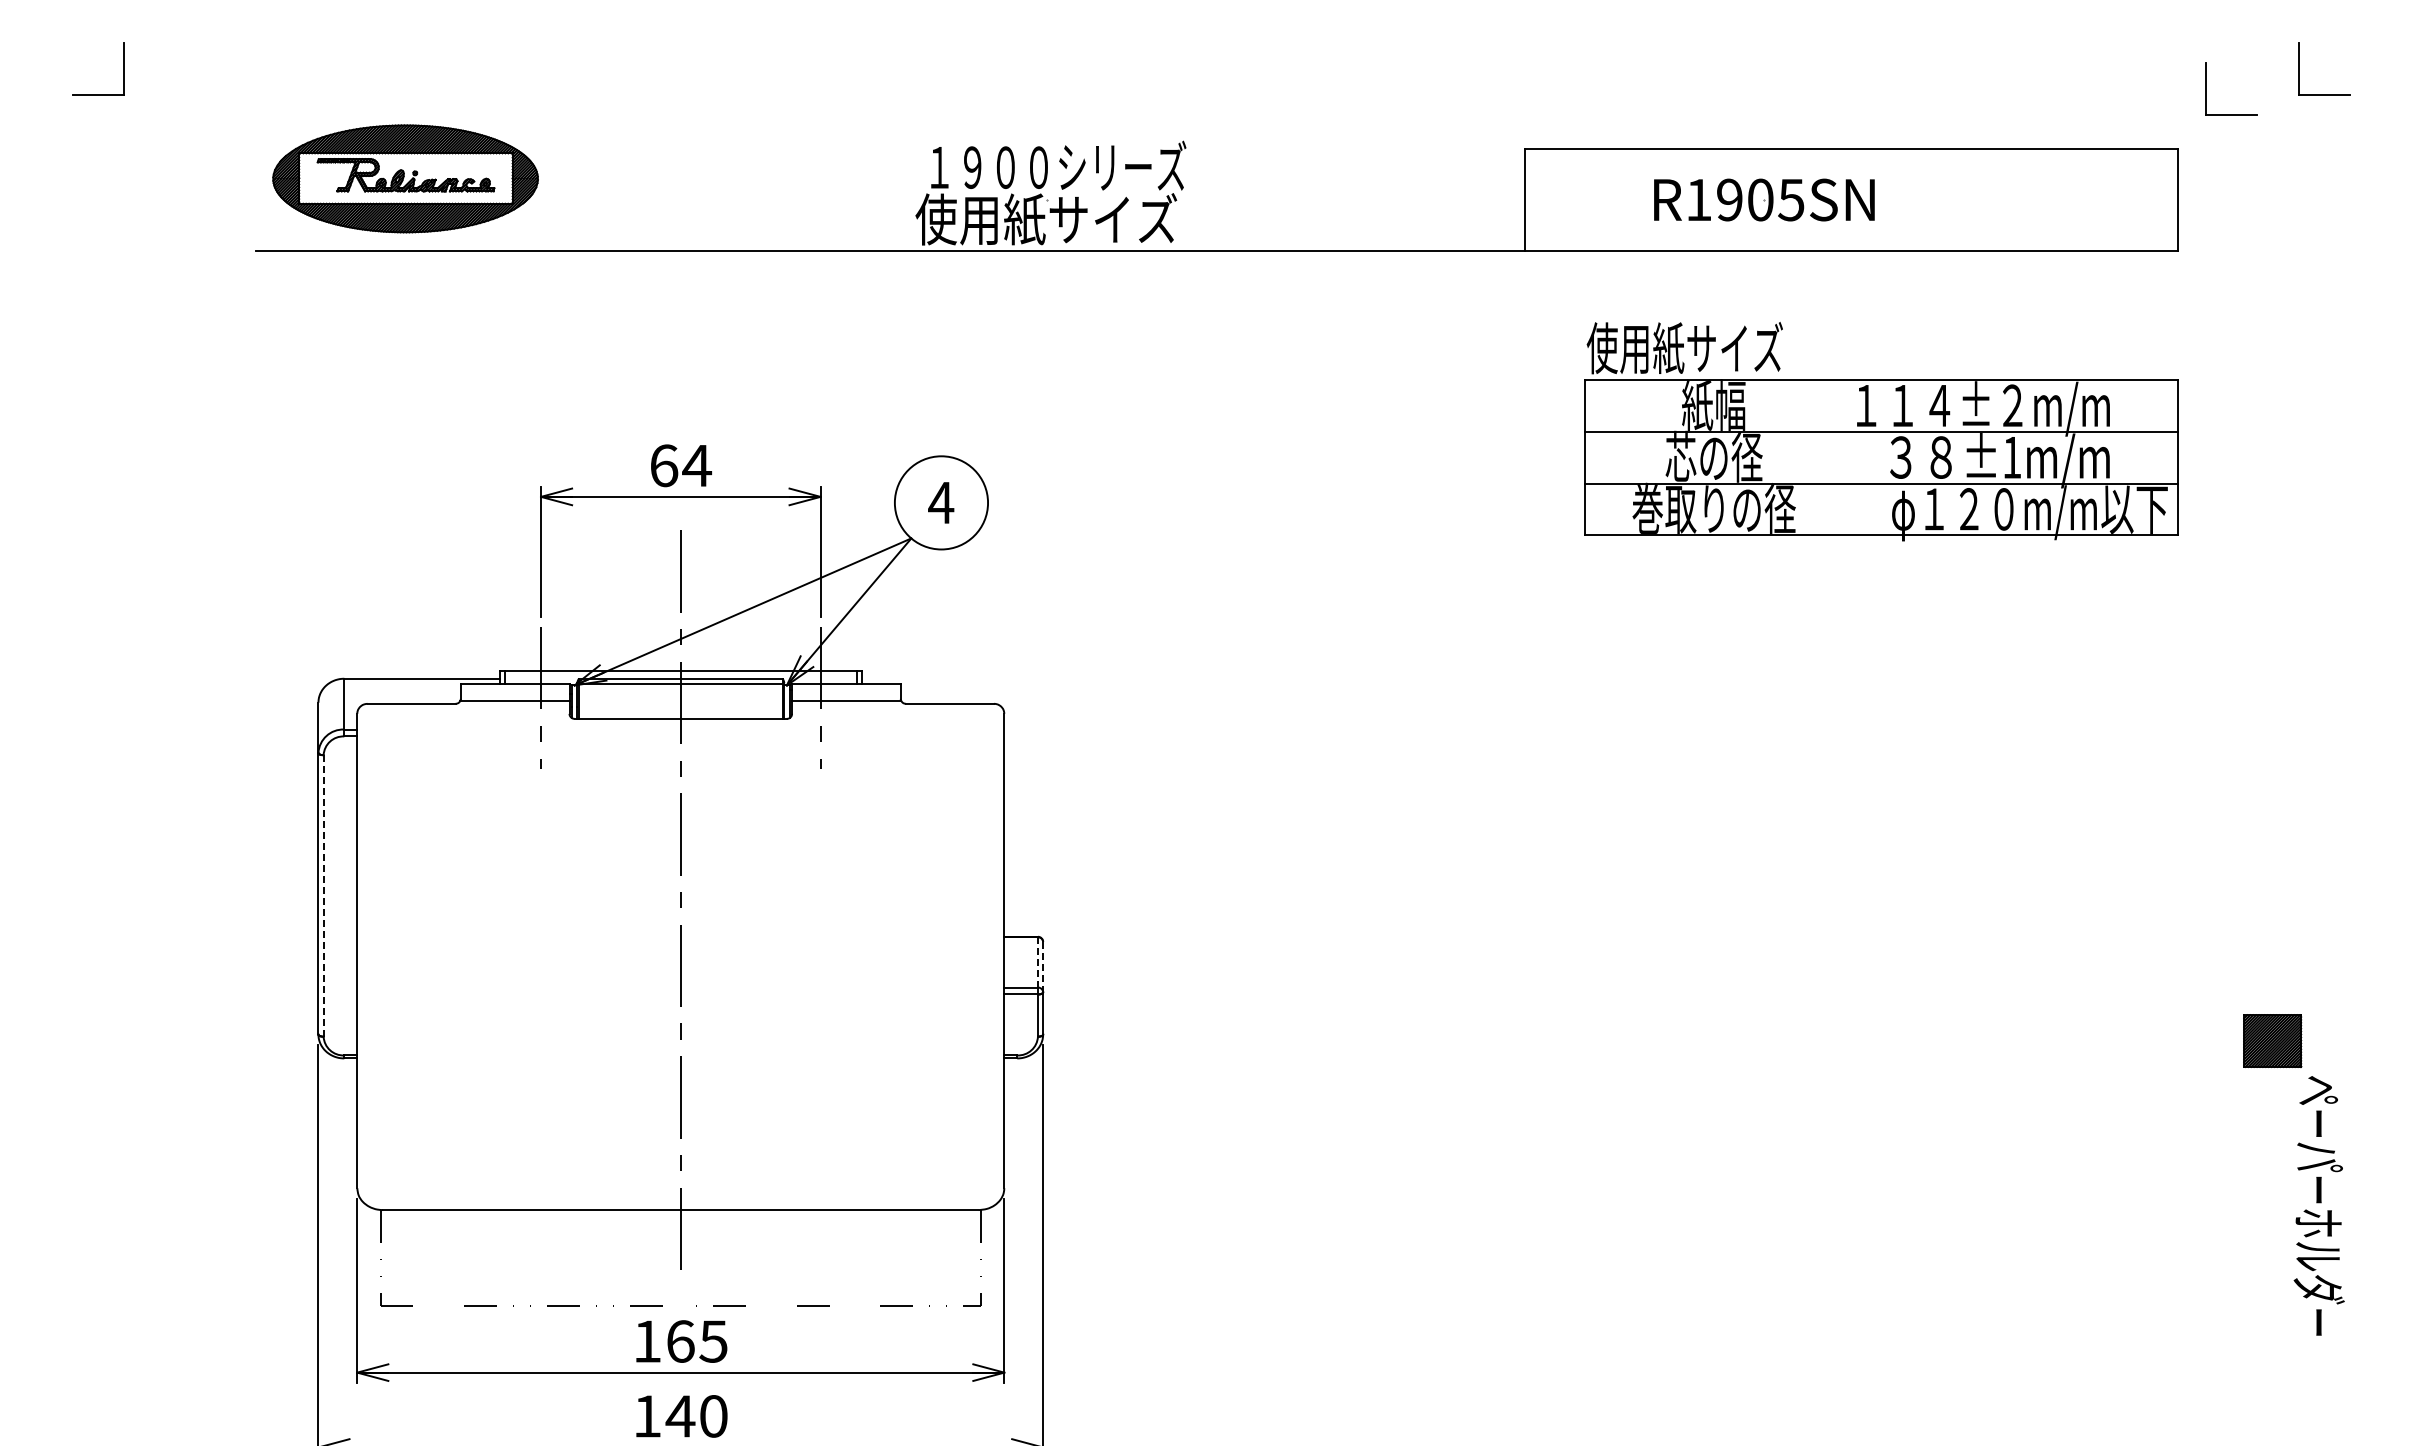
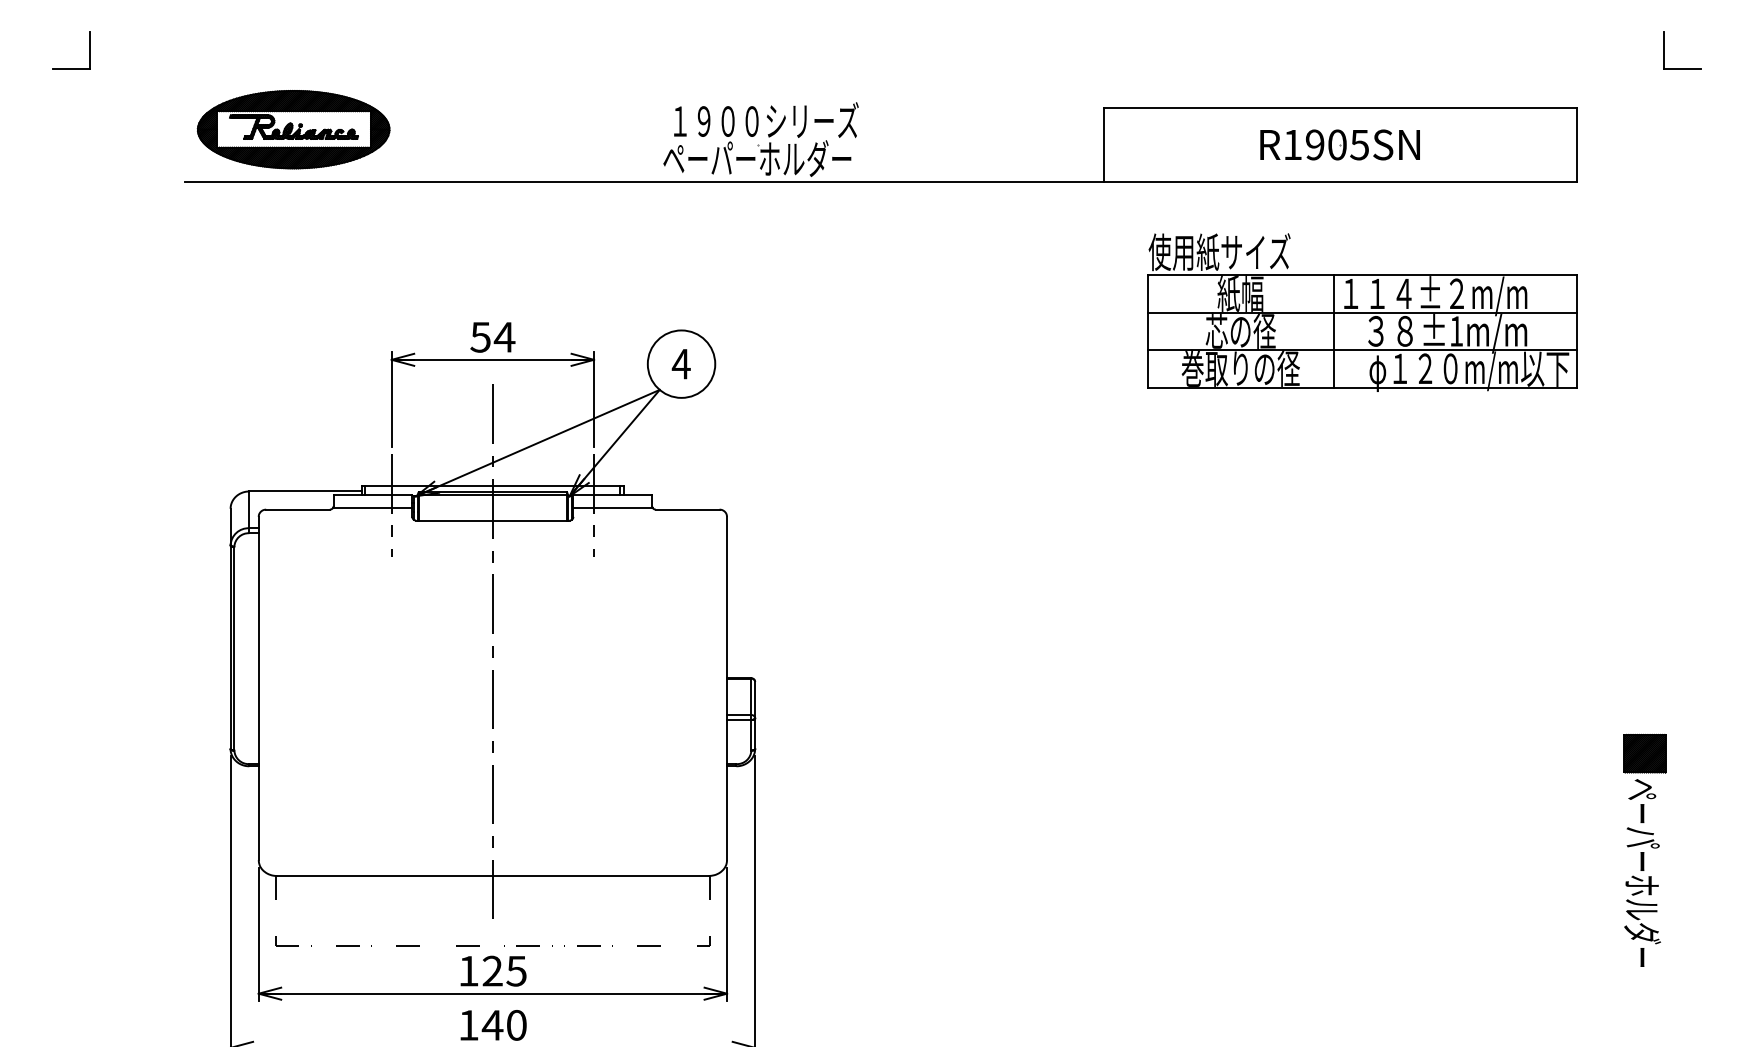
part: (2206, 88) -> (1597, 64), removed
part: (1764, 199) -> (1340, 144), moved
text: (1046, 219) -> (757, 159), 使用紙サイズ -> ペーパーホルダー
line: (1842, 457) -> (1333, 331), added
text: (663, 465) -> (480, 337), 64 -> 54
line: (323, 895) -> (234, 648), dashed -> solid
line: (1037, 961) -> (751, 696), dashed -> solid
line: (1043, 967) -> (755, 700), dashed -> solid
text: (2318, 1205) -> (1642, 872), moved
text: (680, 1341) -> (492, 971), 165 -> 125

